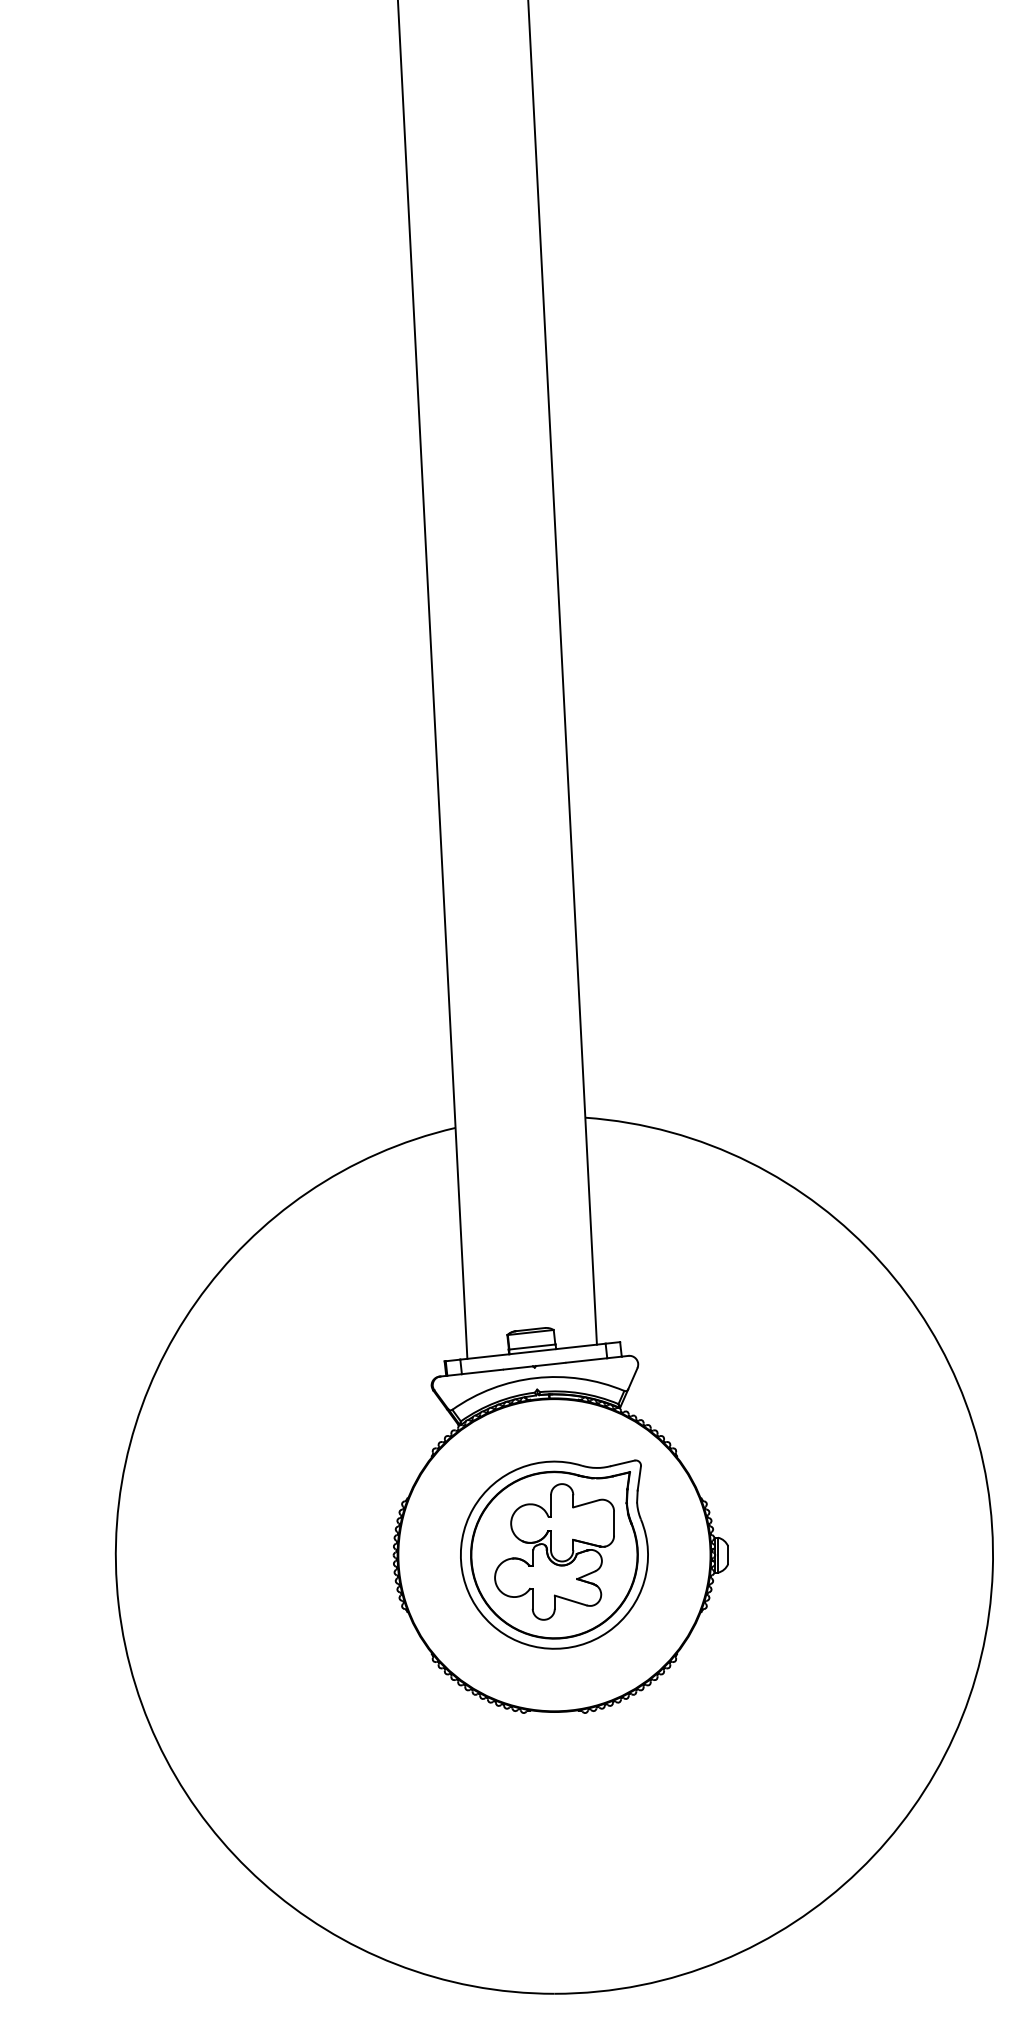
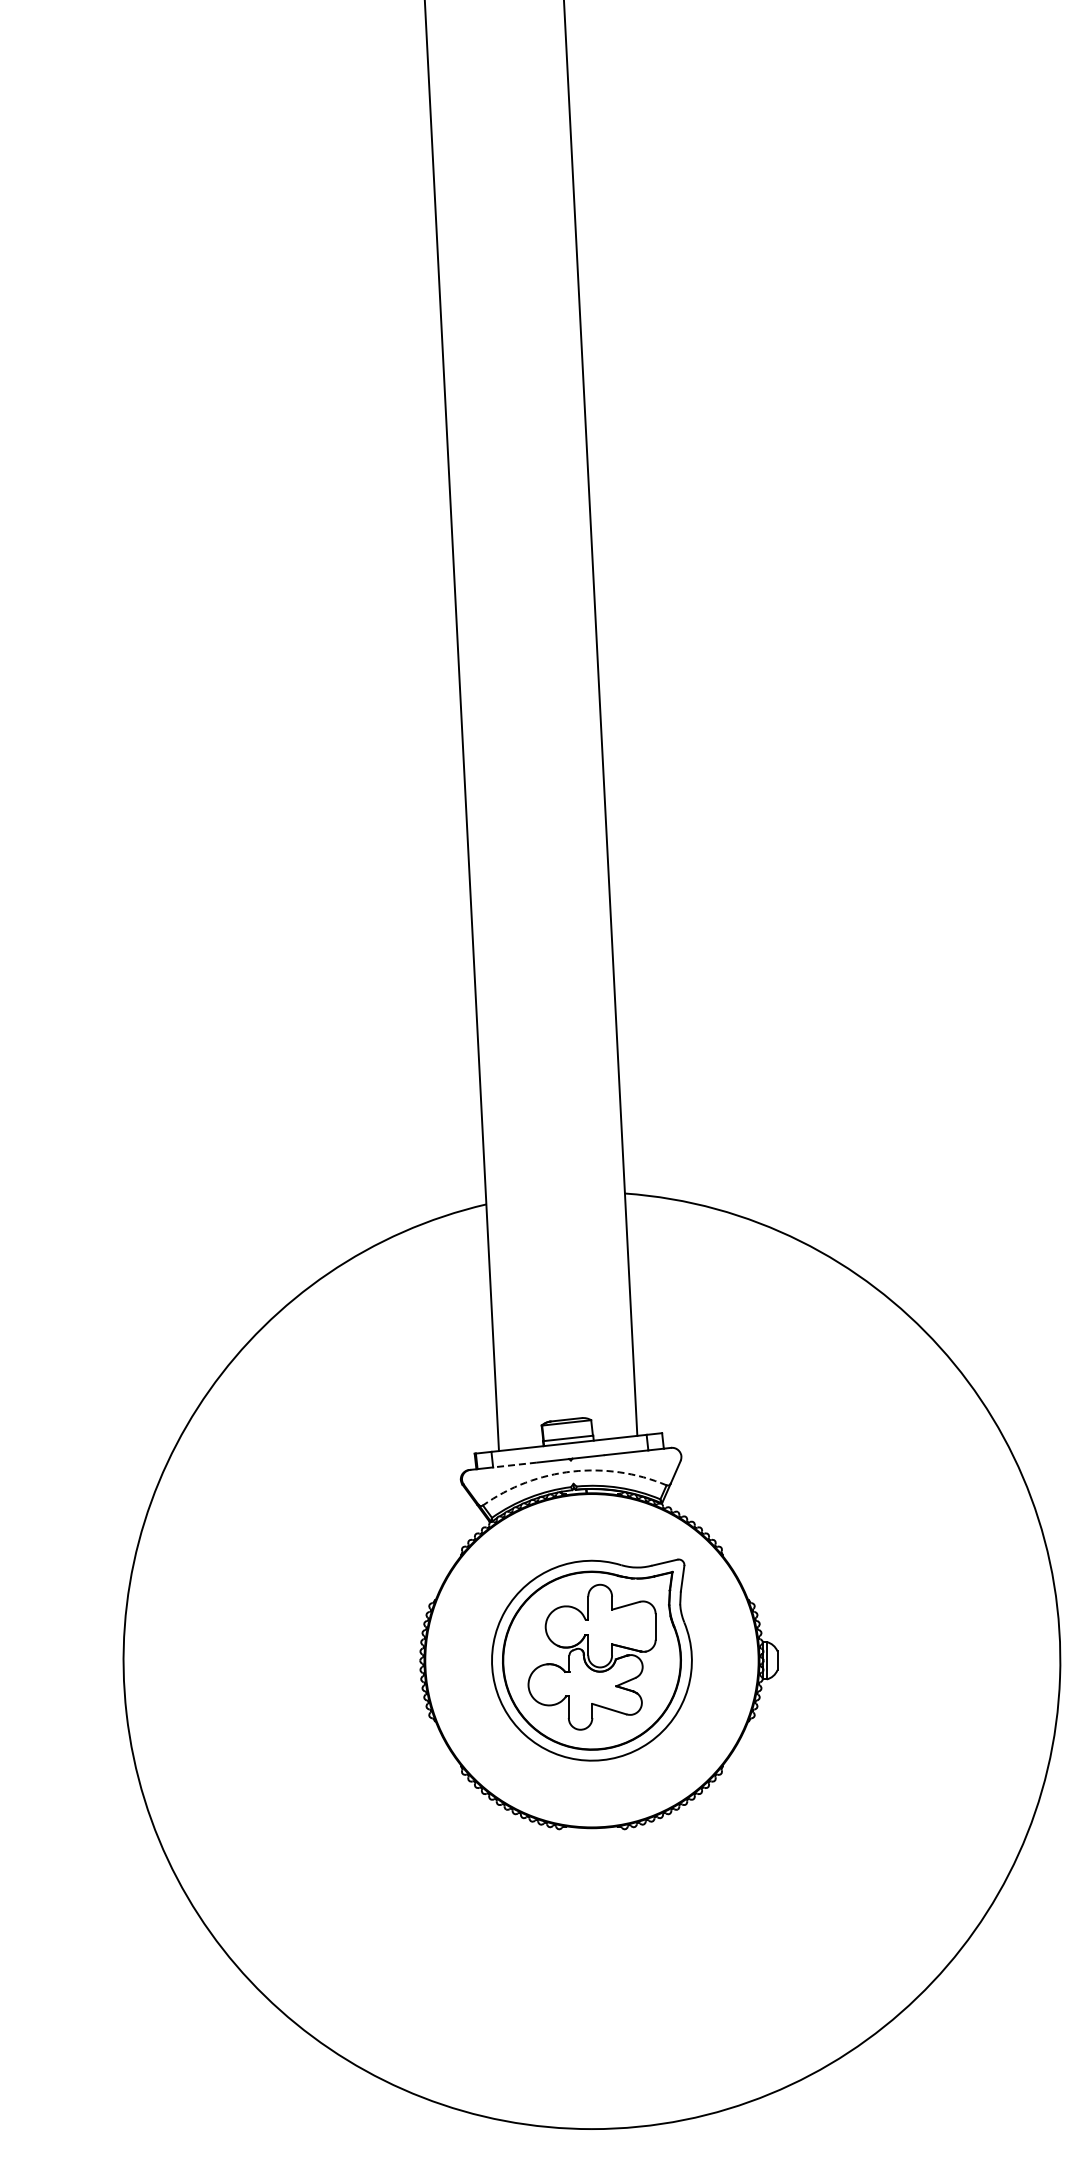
line: (481, 1372) -> (514, 1465), solid -> dashed
arc: (536, 1378) -> (572, 1471), solid -> dashed

